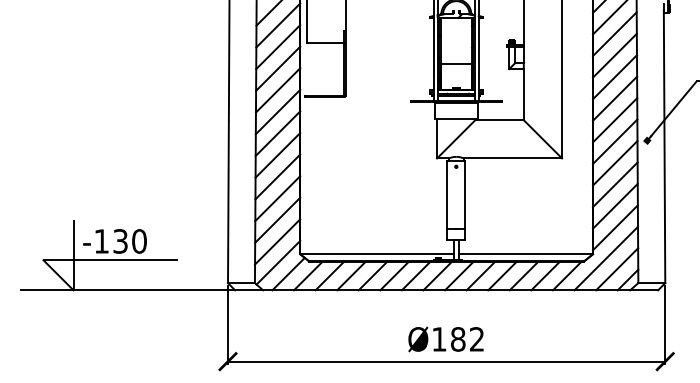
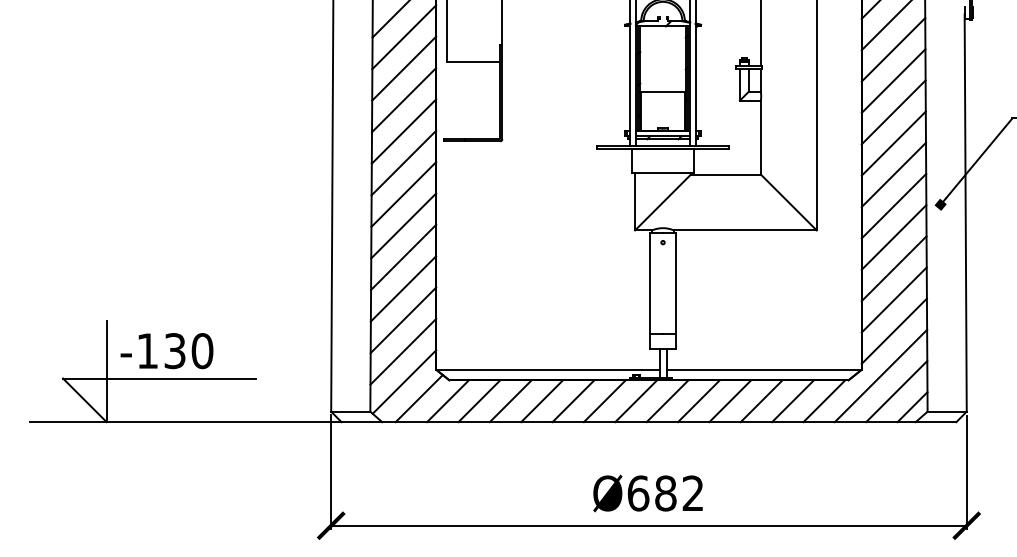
text: (439, 339) -> (638, 493), Ø182 -> Ø682

